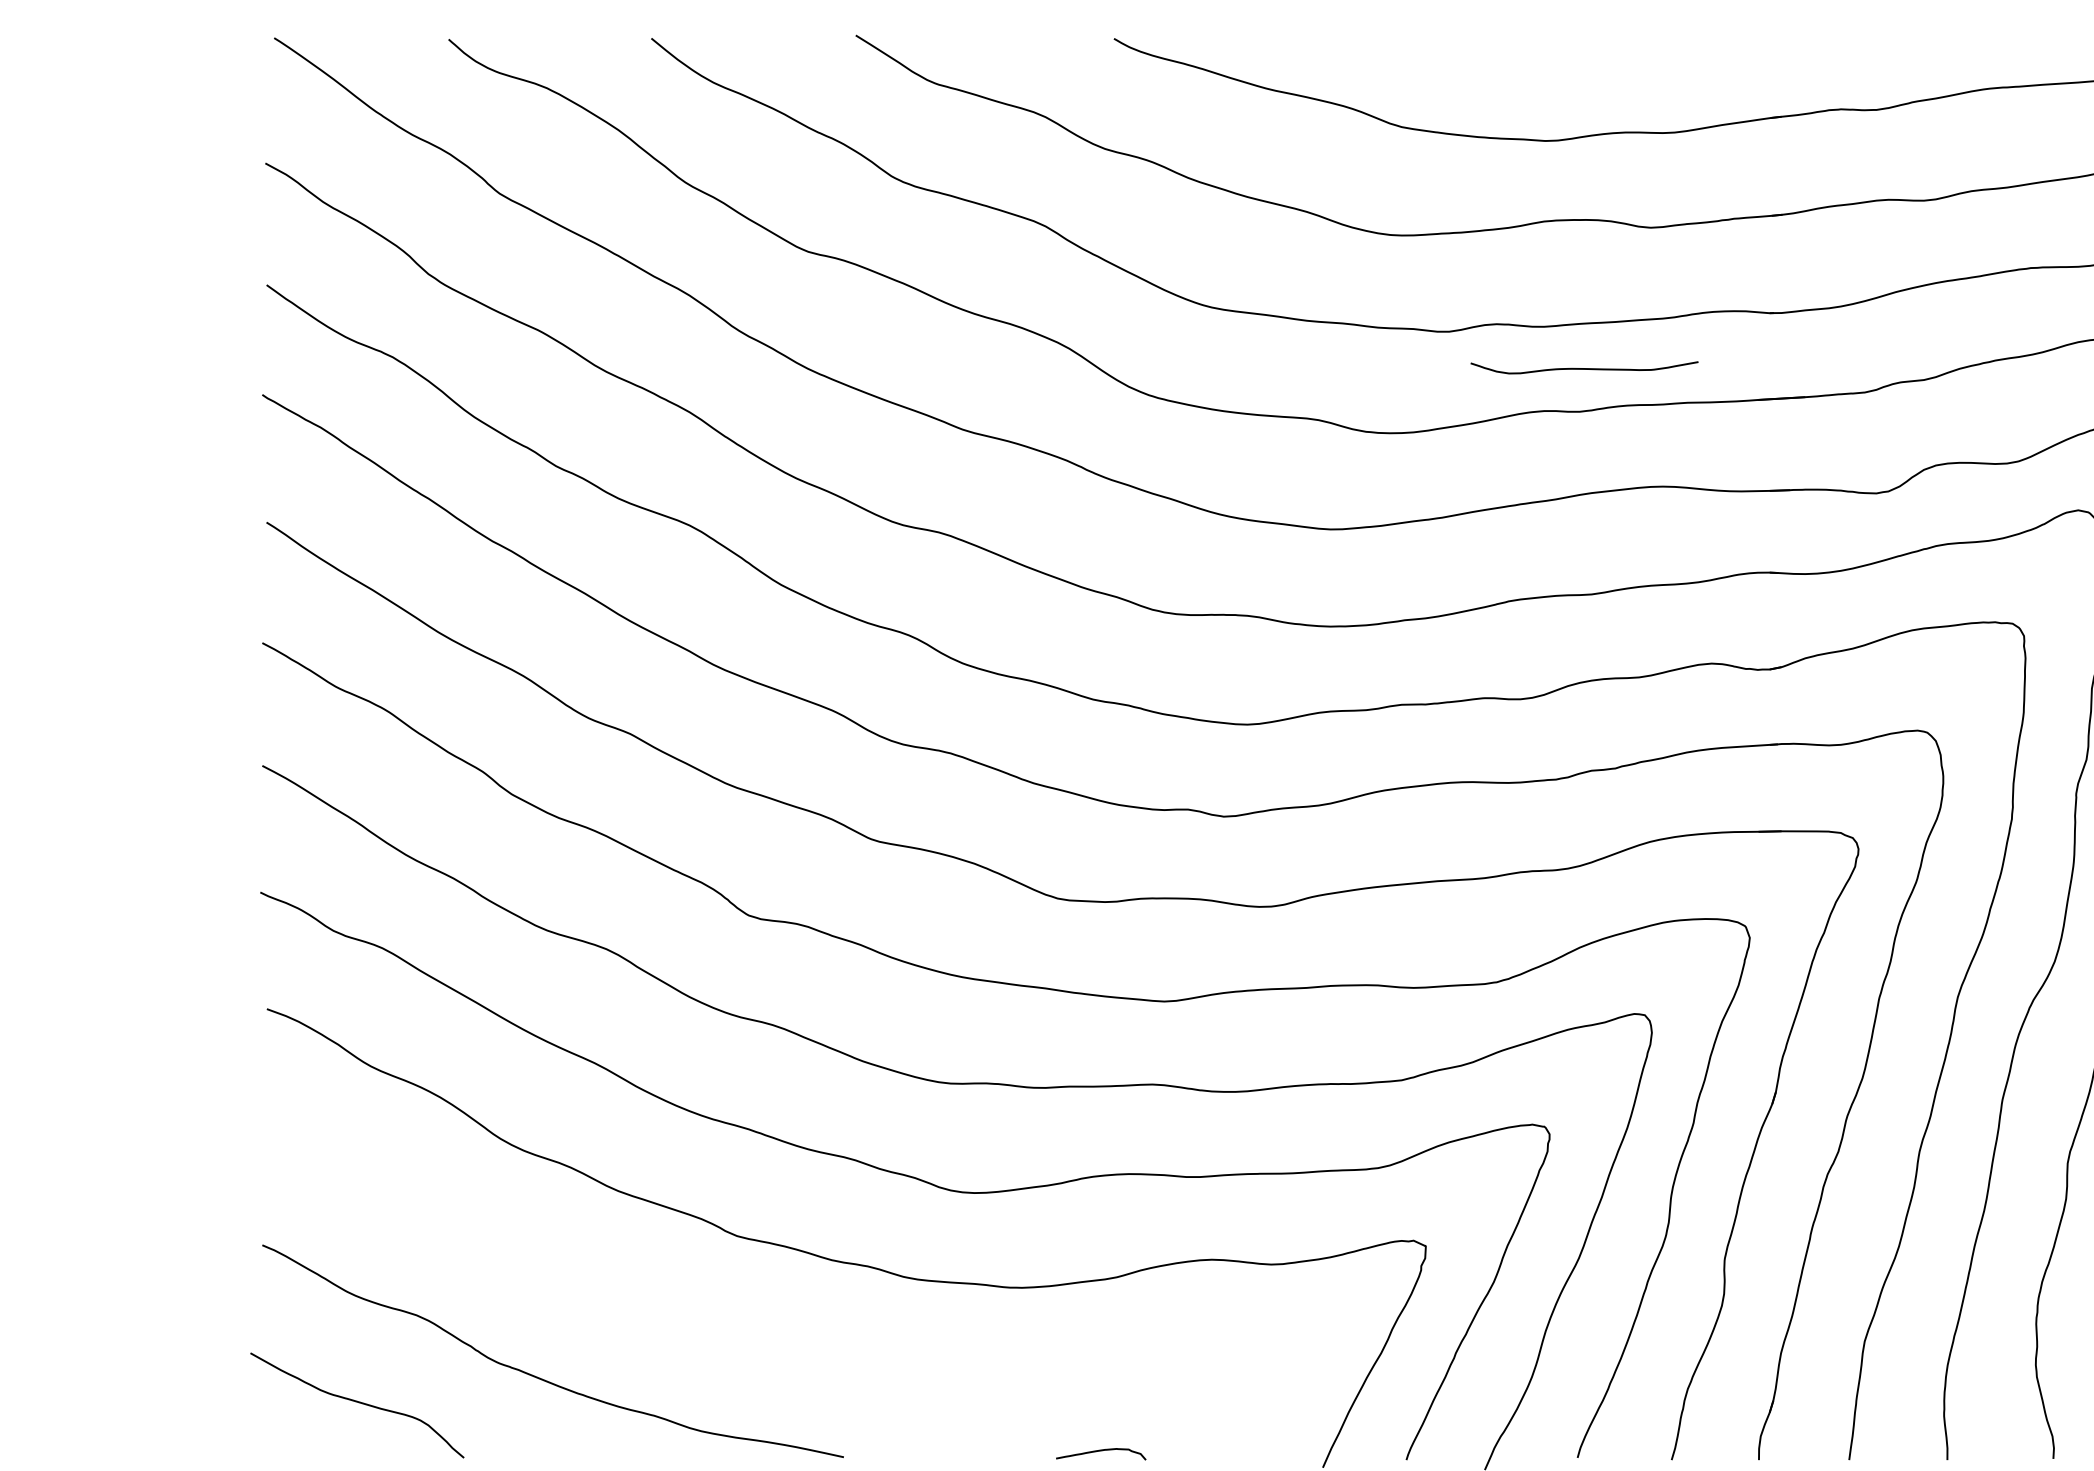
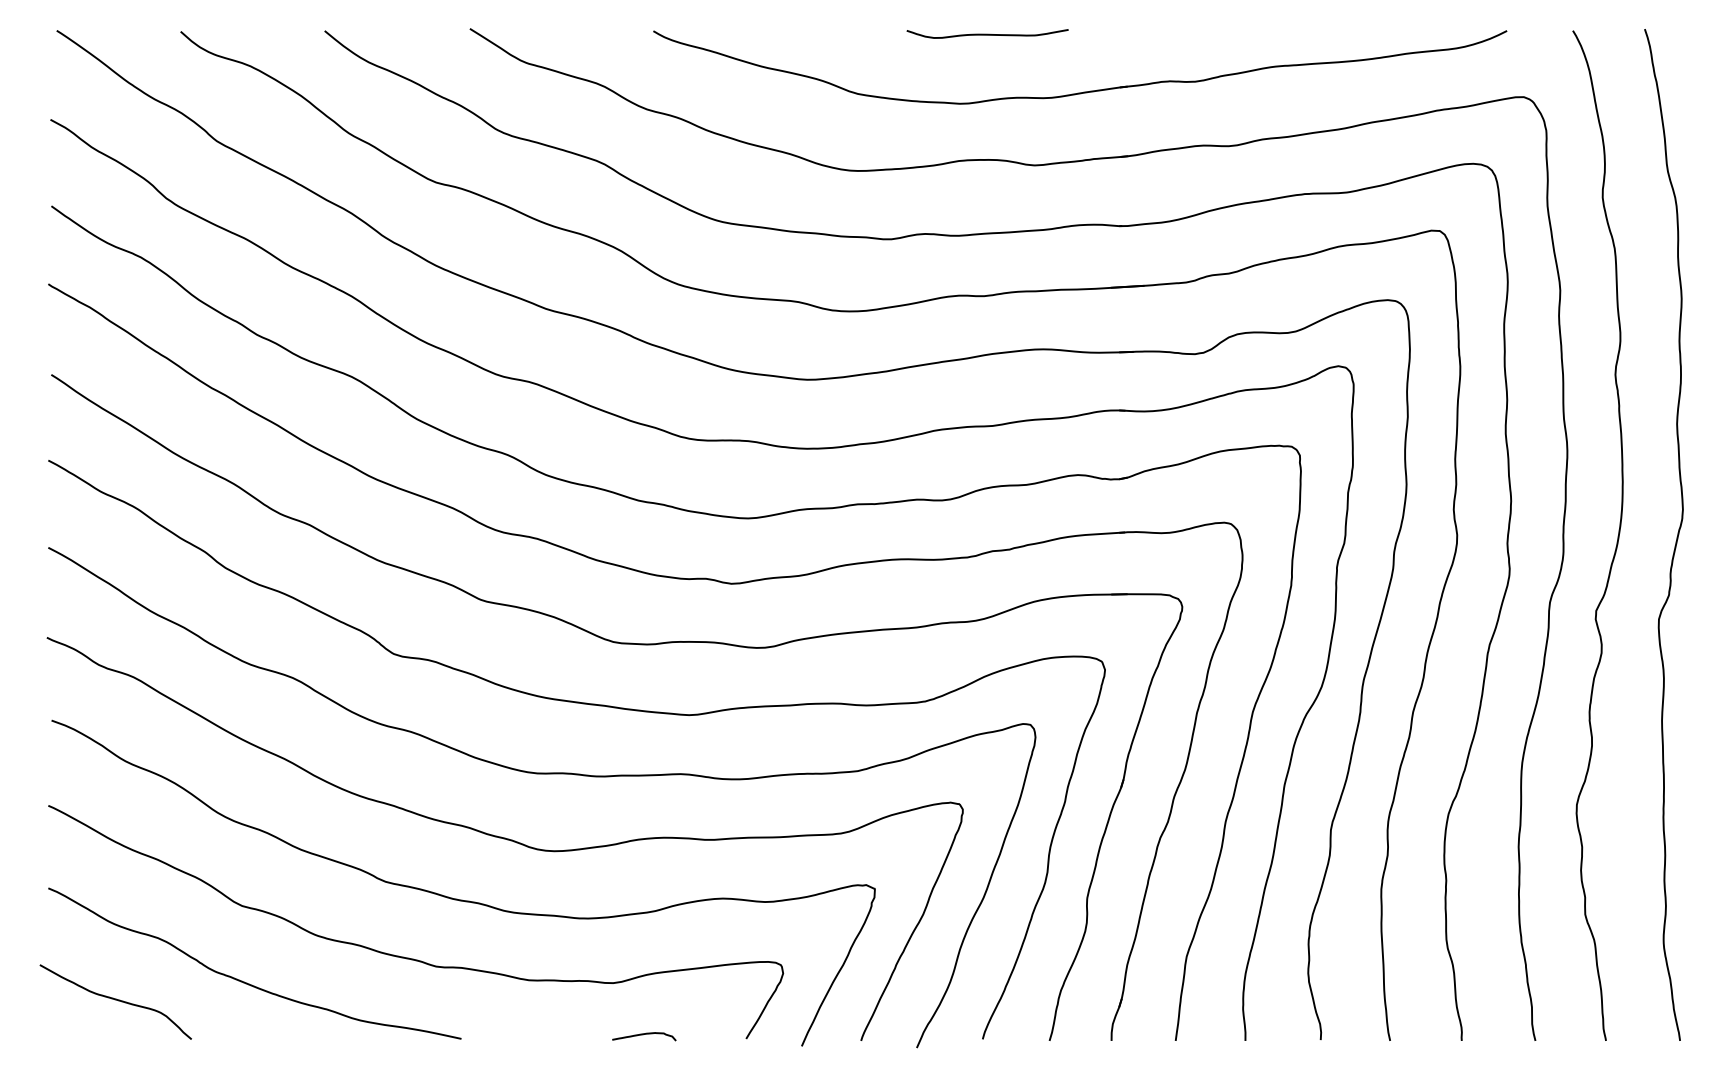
curve: (1584, 367) -> (987, 33), moved
curve: (770, 1342) -> (409, 957), added

